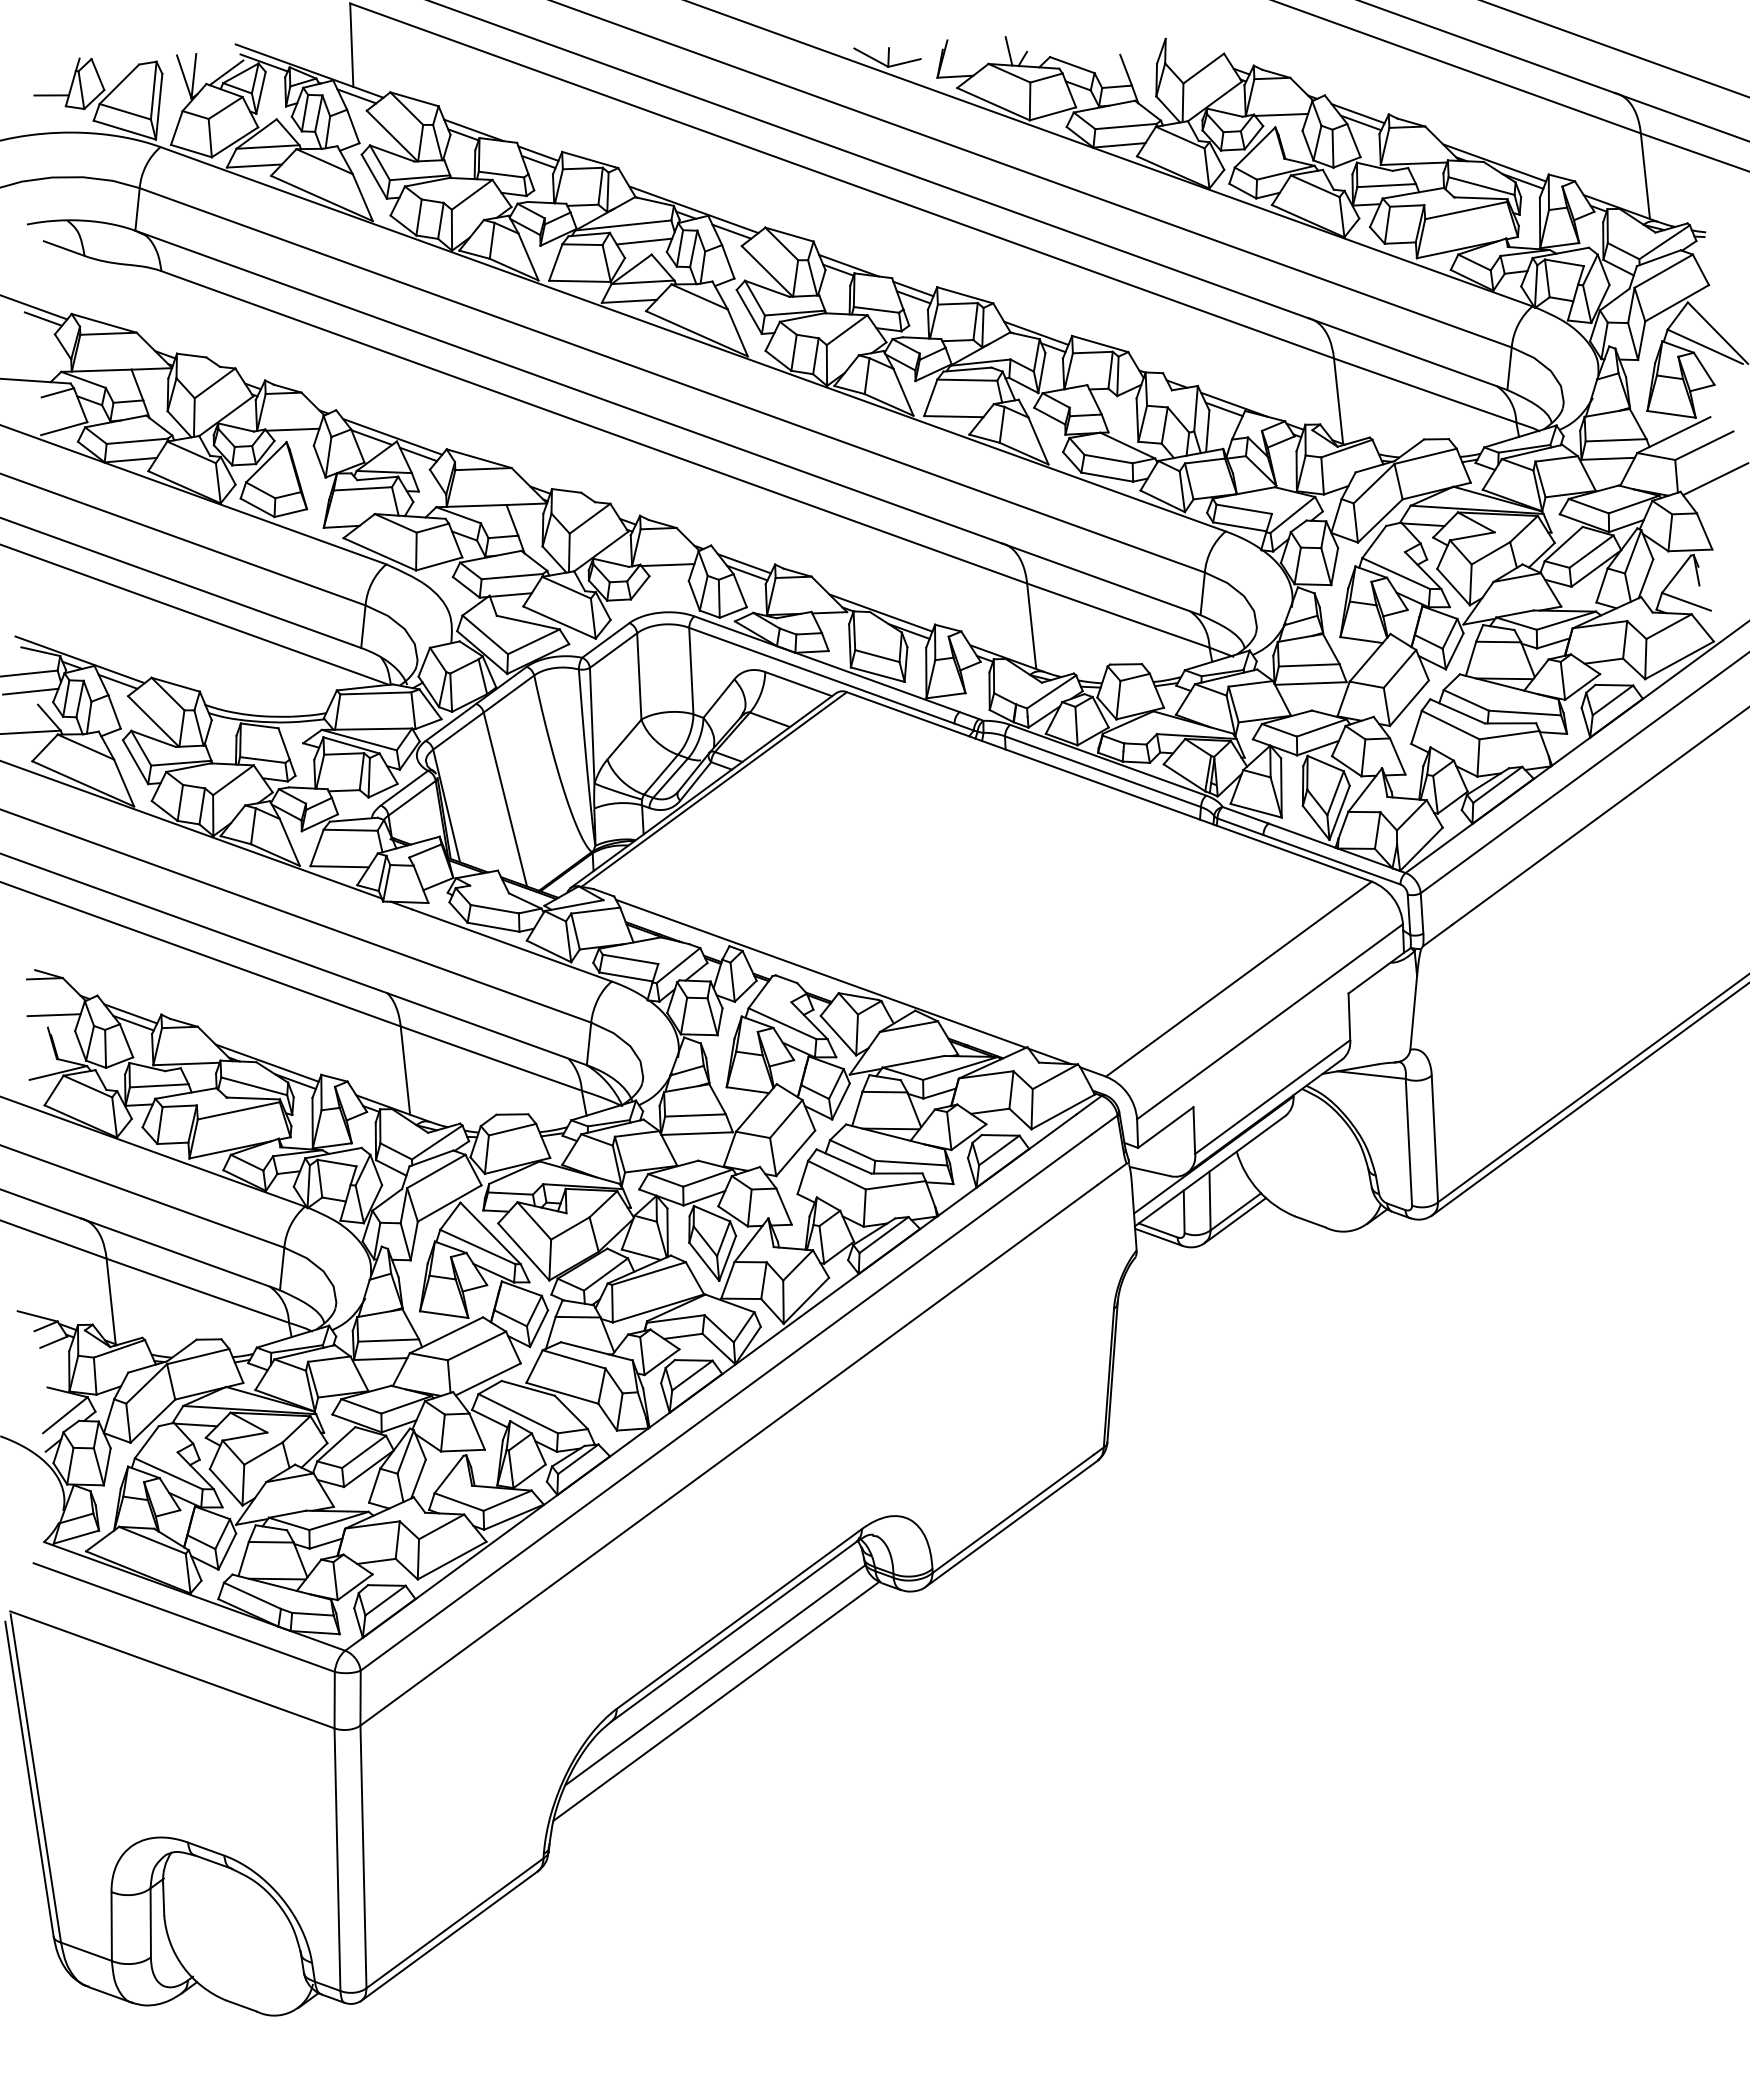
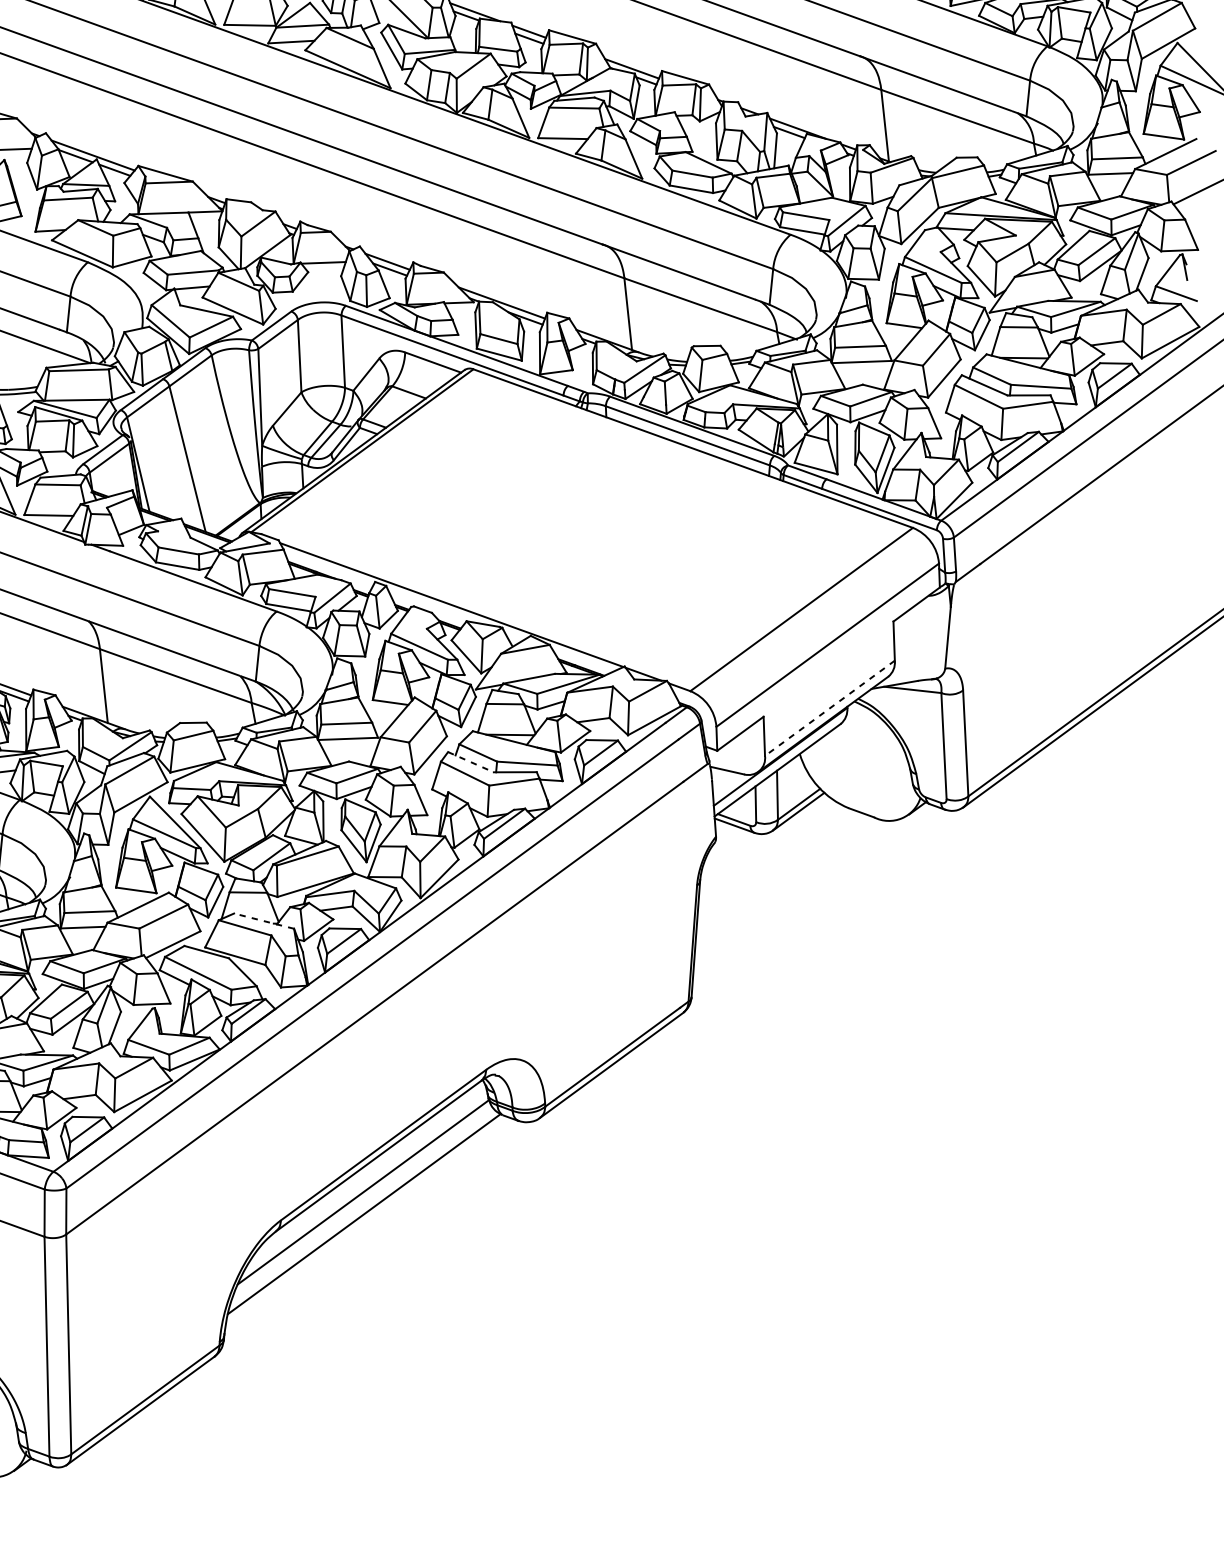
line: (1272, 1097) -> (829, 708), solid -> dashed
line: (843, 1161) -> (470, 762), solid -> dashed
line: (596, 1351) -> (263, 921), solid -> dashed

